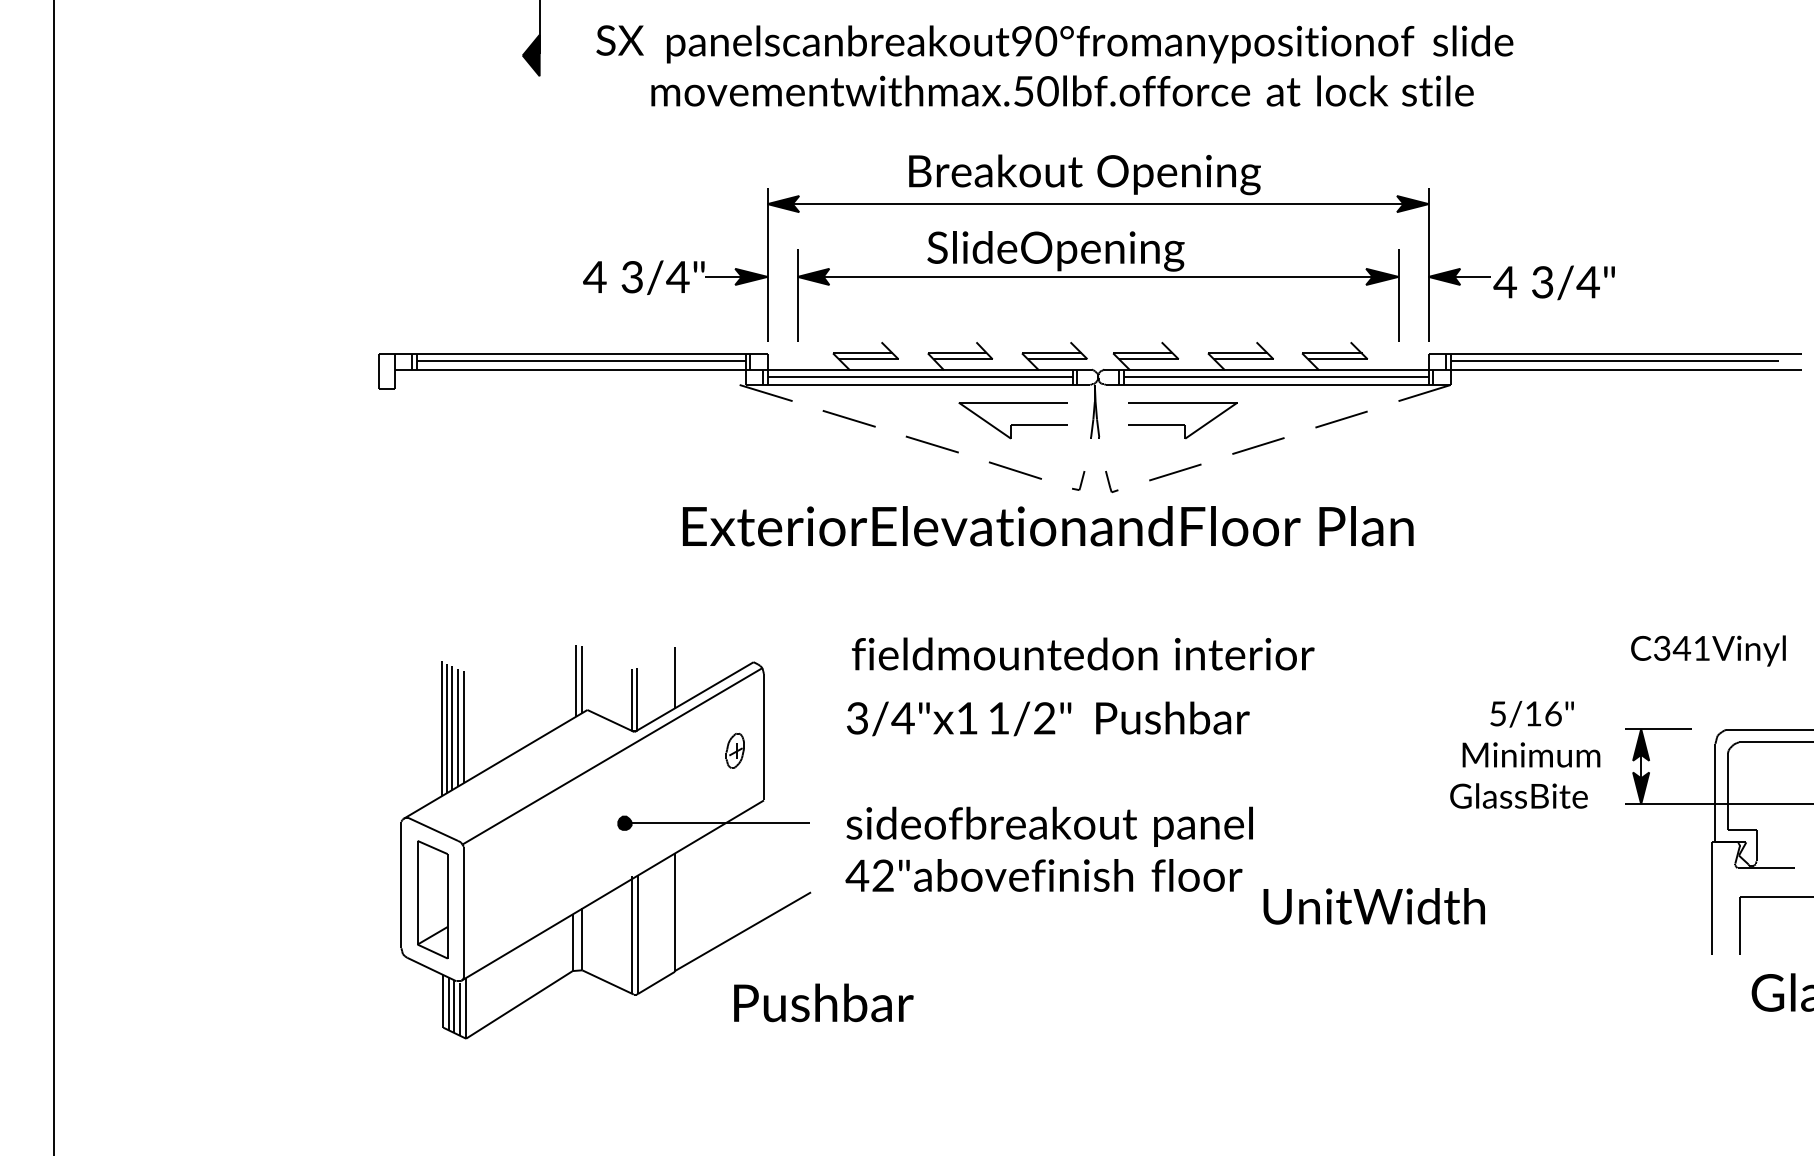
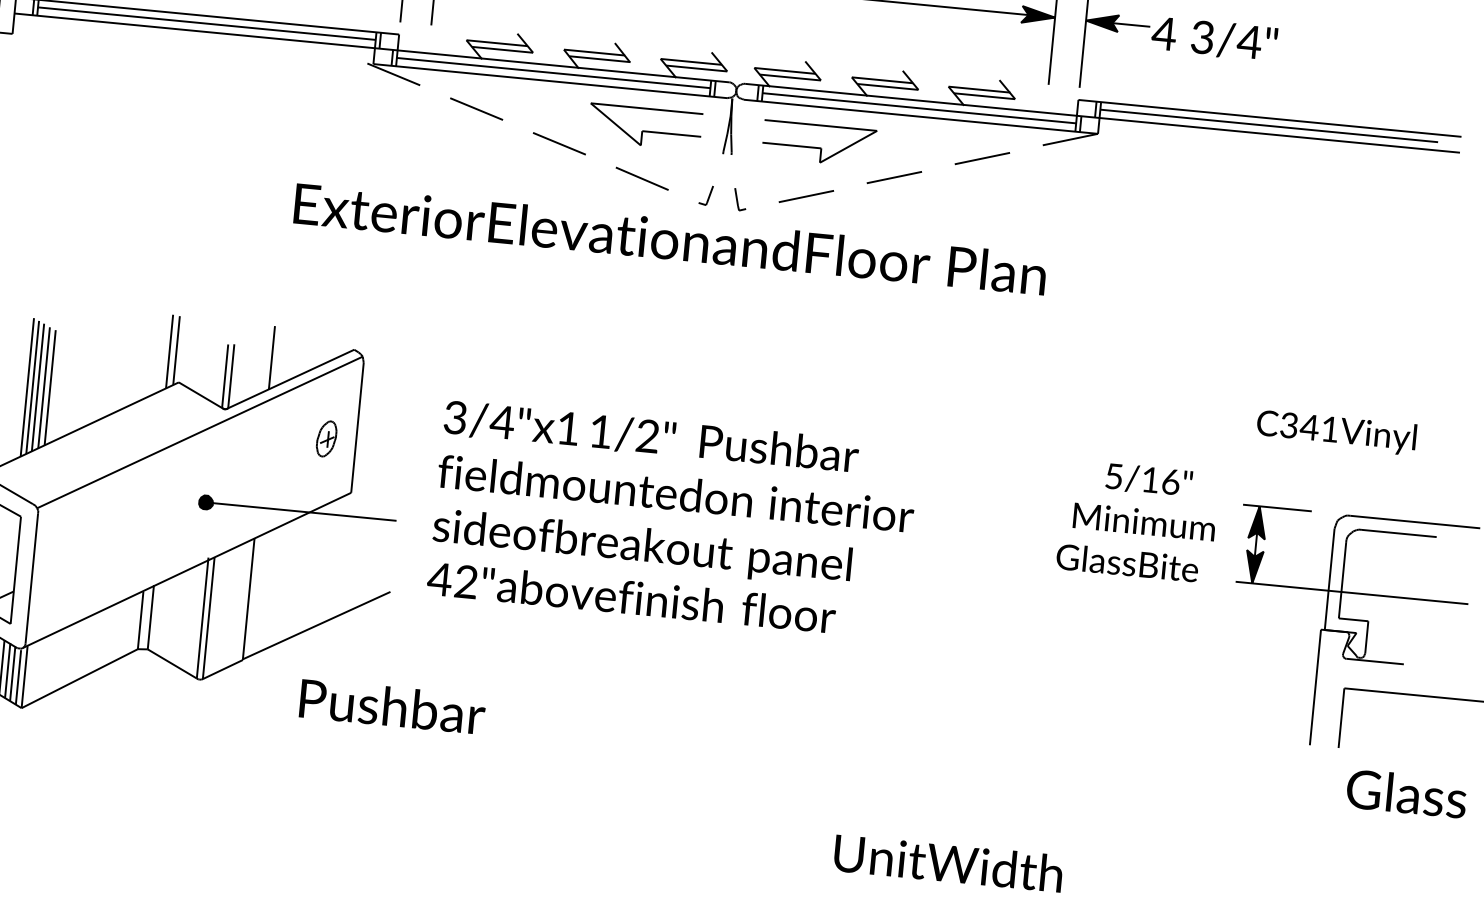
text: (1083, 653) -> (676, 493), moved
text: (1373, 906) -> (947, 863), moved

